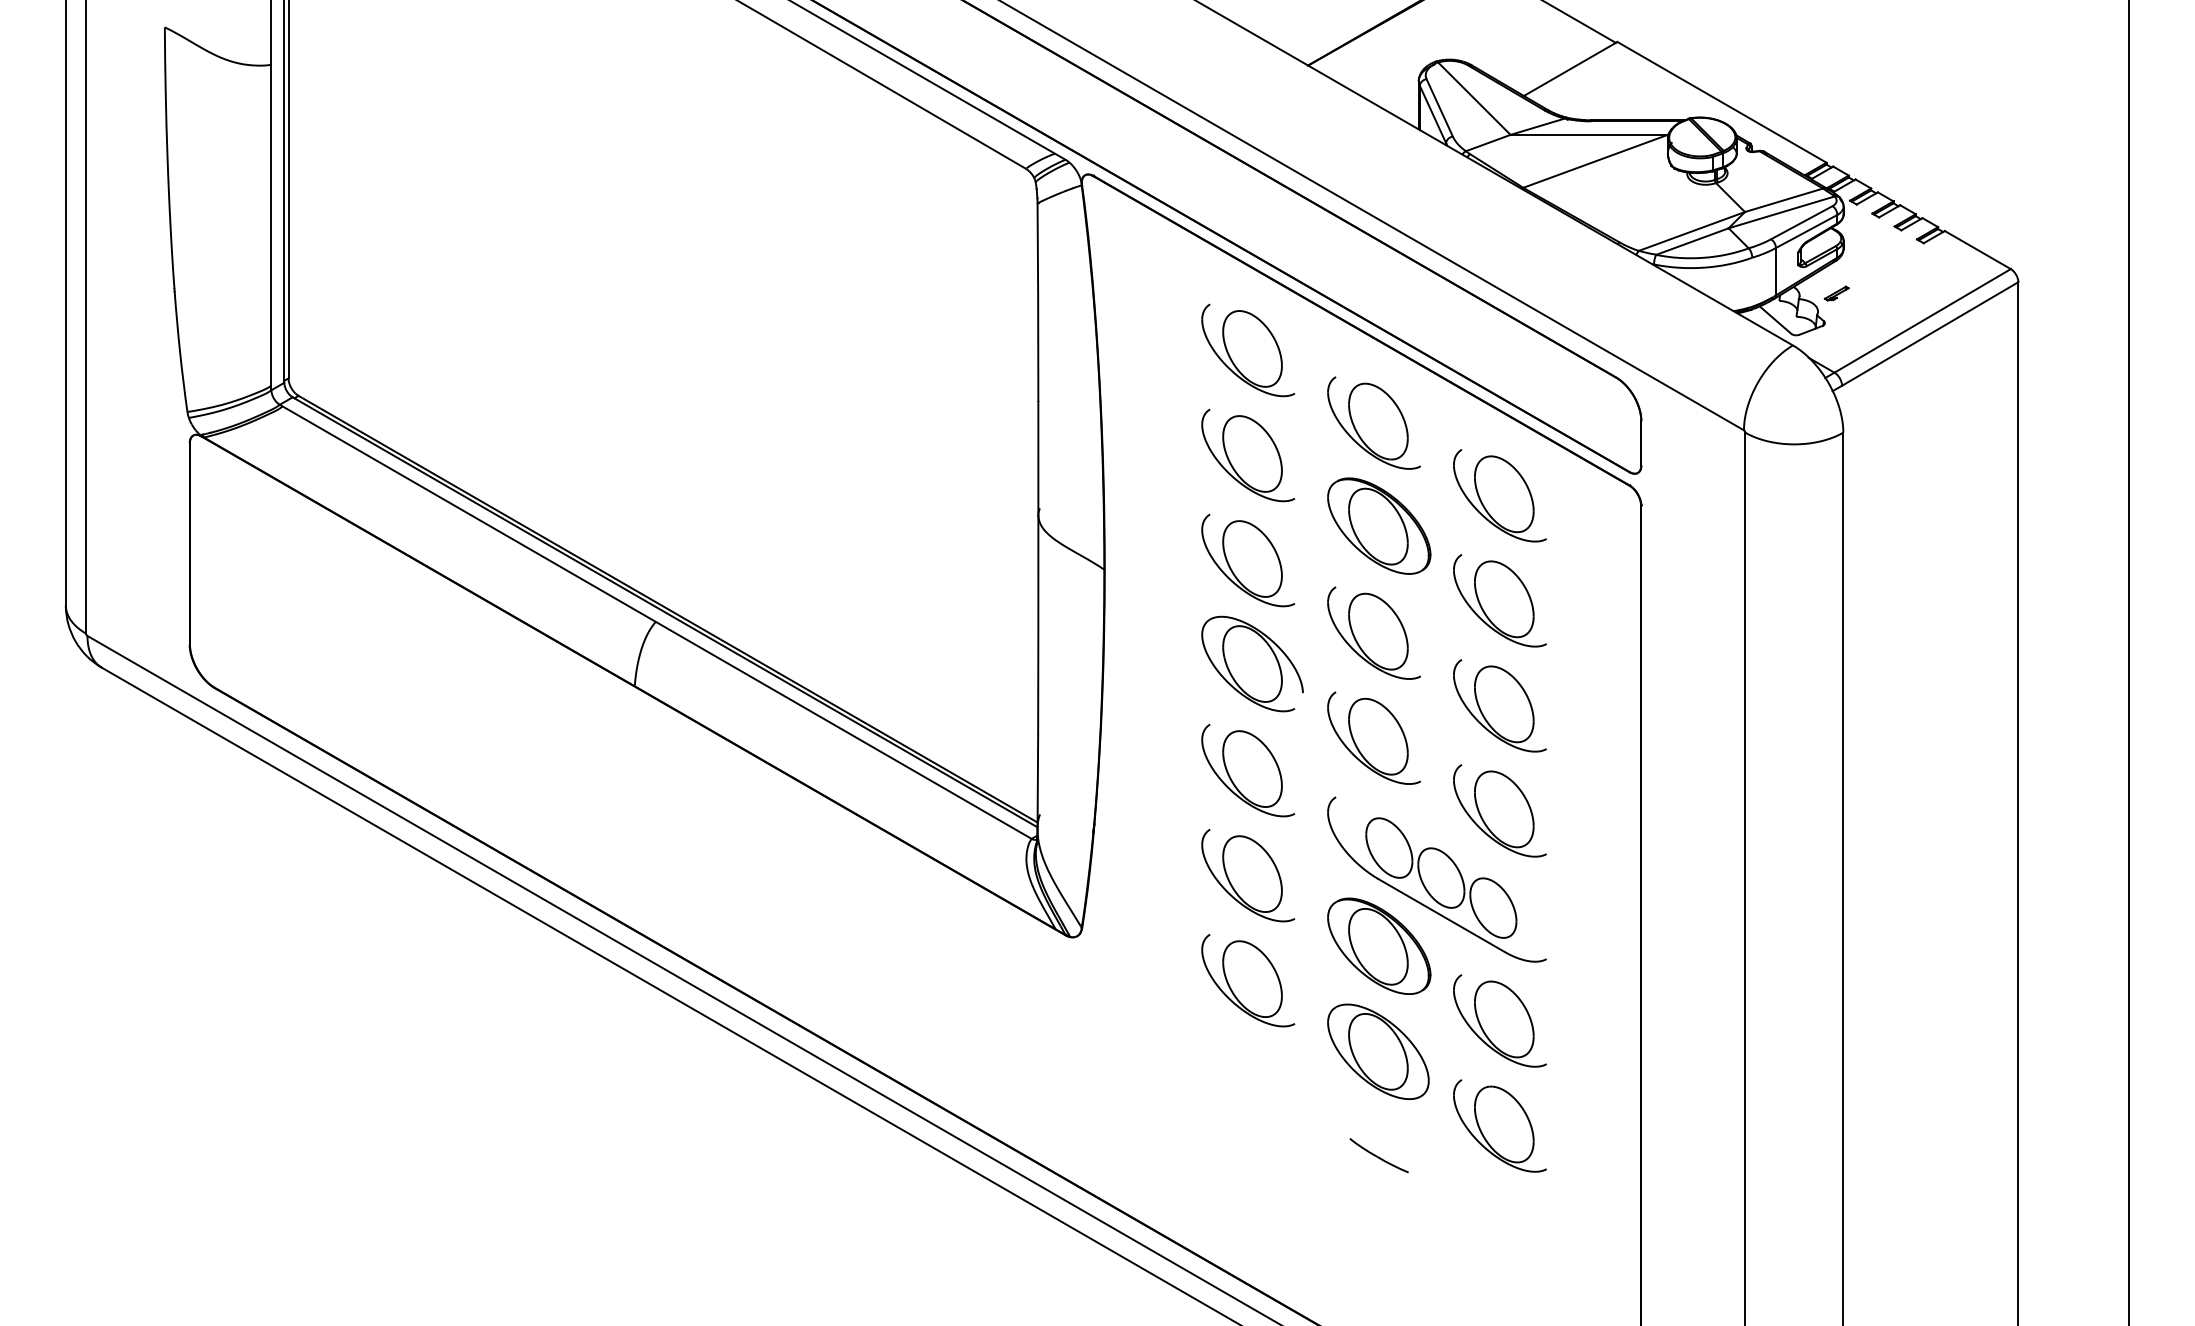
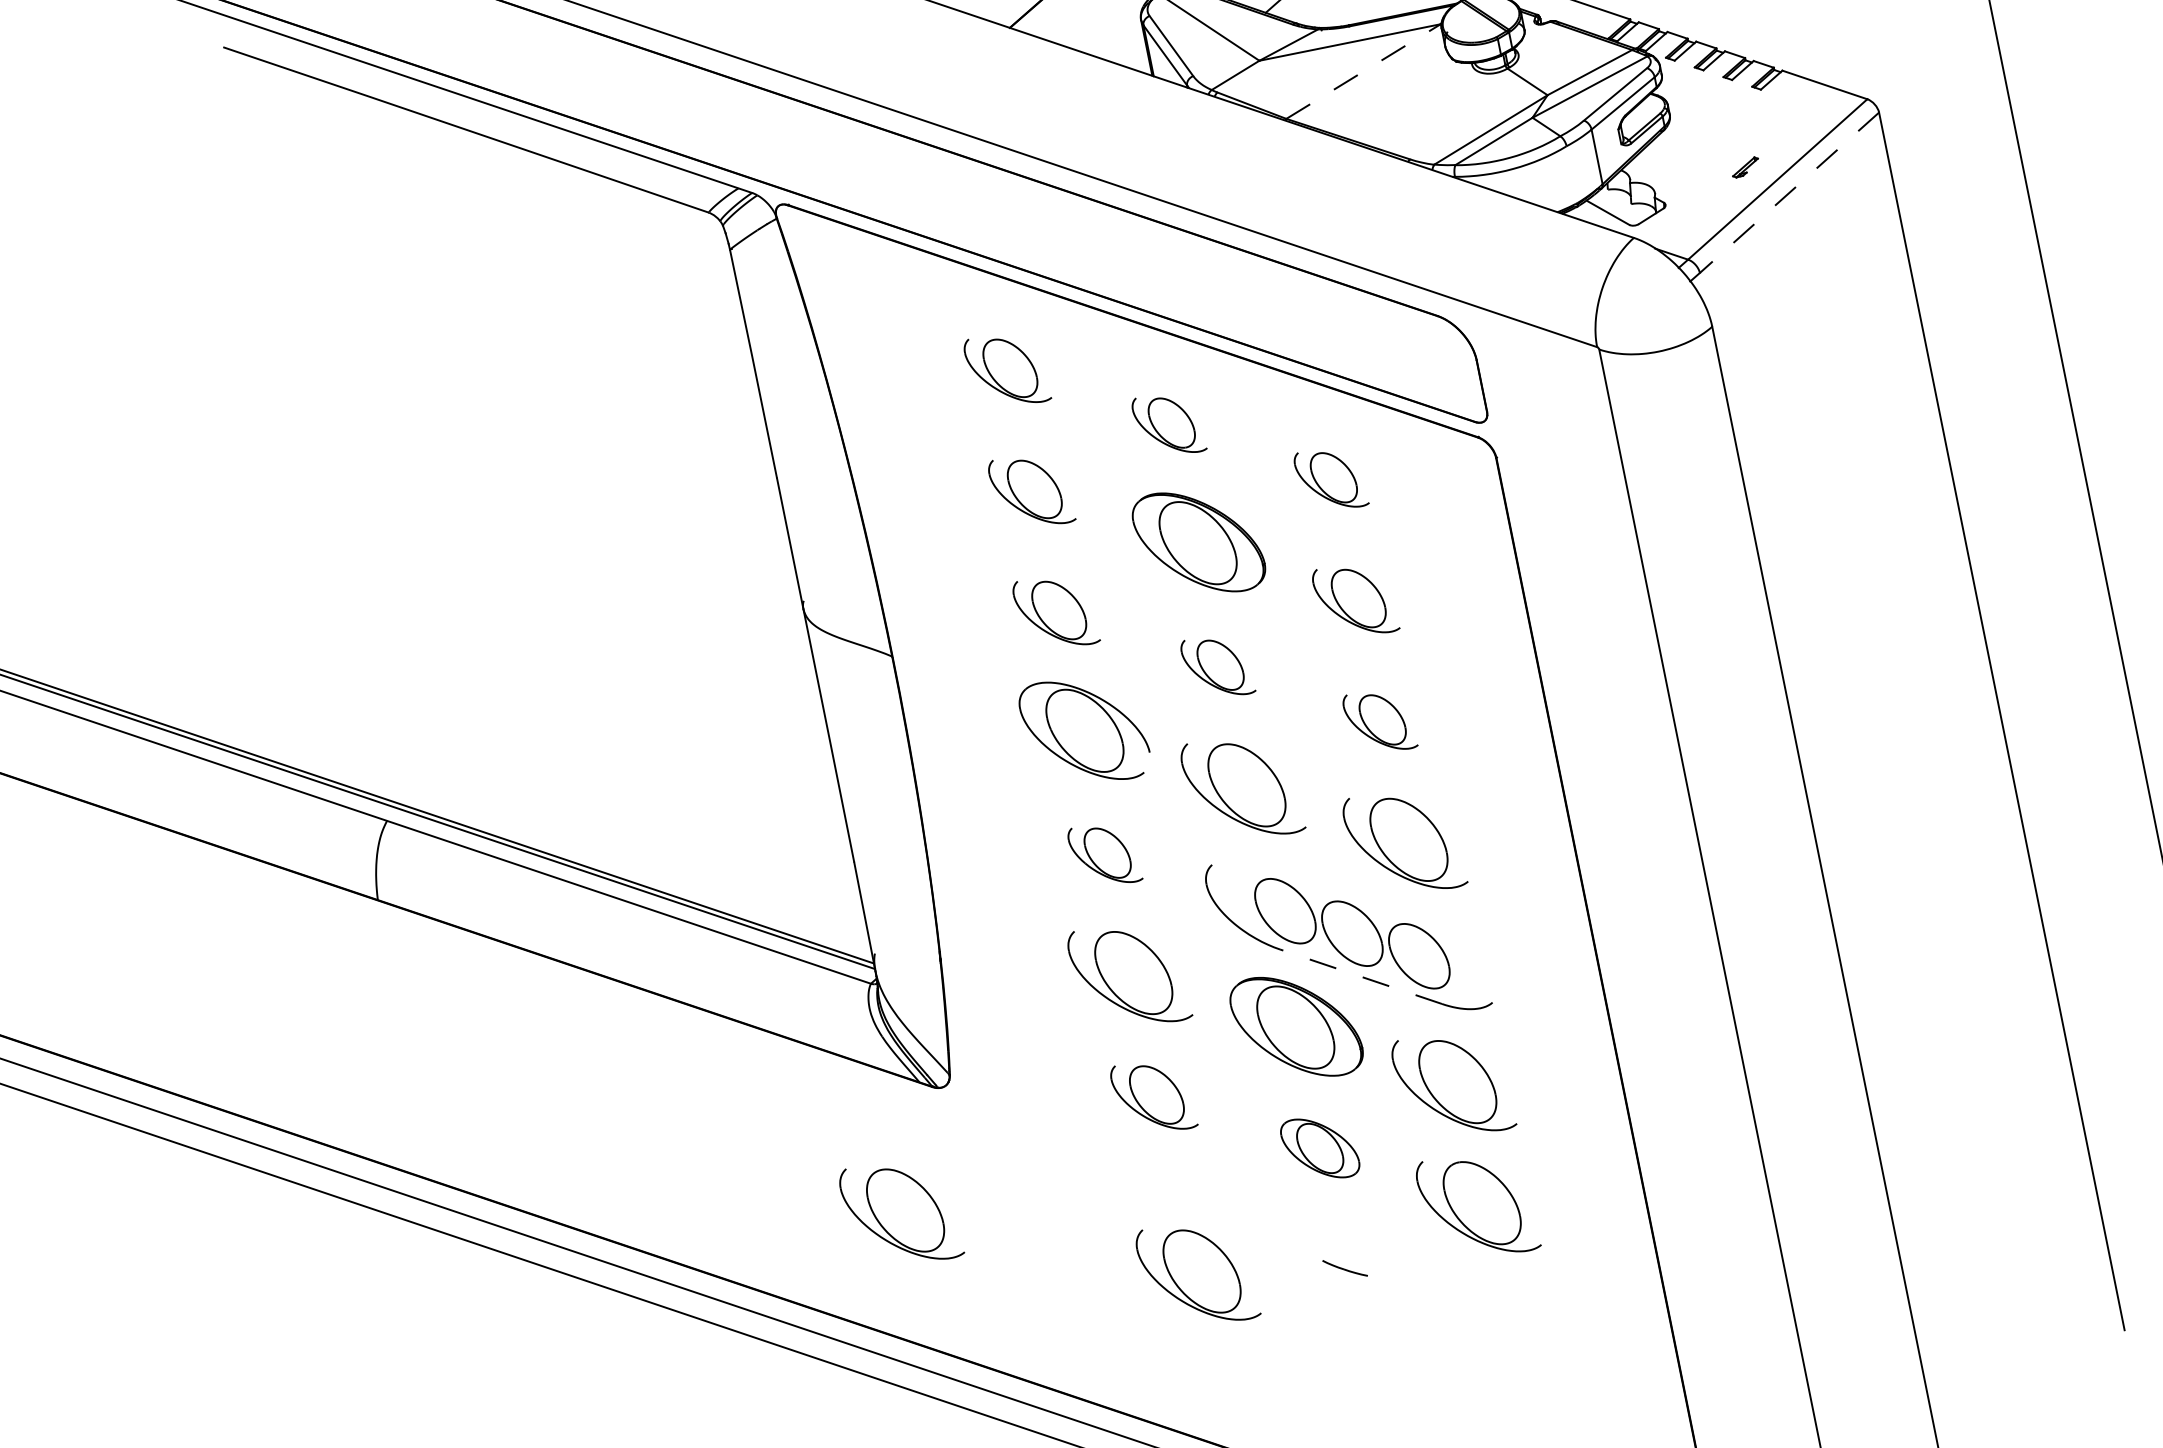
line: (1595, 161) -> (1363, 71), solid -> dashed
part: (1836, 293) -> (1745, 167), moved
line: (1929, 334) -> (1788, 193), solid -> dashed
part: (1248, 350) -> (1007, 370), size x0.7
part: (1373, 422) -> (1168, 424), size x0.6
part: (1248, 455) -> (1031, 491), size x0.7
part: (1499, 495) -> (1330, 479), size x0.6
part: (1248, 560) -> (1056, 612), size x0.7
part: (1499, 600) -> (1354, 600), size x0.7
part: (1373, 632) -> (1217, 666), size x0.6
part: (1499, 705) -> (1379, 721), size x0.6
part: (1248, 770) -> (1105, 854), size x0.6
line: (1441, 915) -> (1361, 976), solid -> dashed
part: (1248, 980) -> (1153, 1096), size x0.7
part: (1017, 1034) -> (900, 1212), added
part: (1378, 1051) -> (1320, 1148), size x0.6
part: (1254, 1135) -> (1196, 1273), added
part: (1378, 1155) -> (1344, 1268), size x0.6

